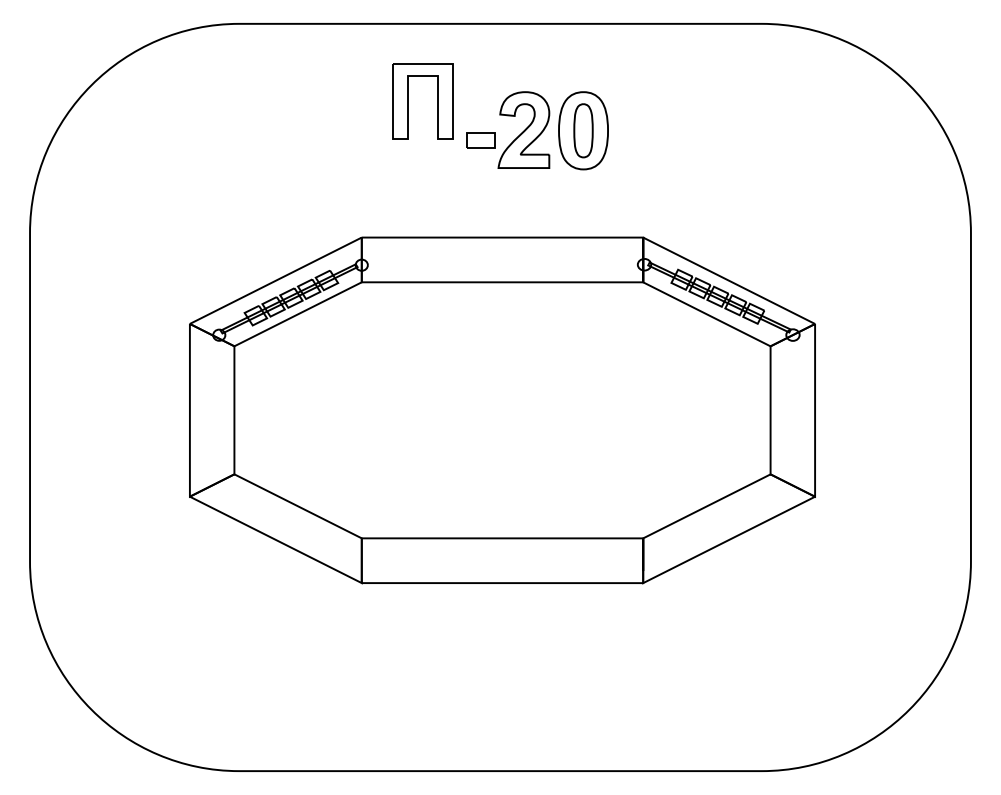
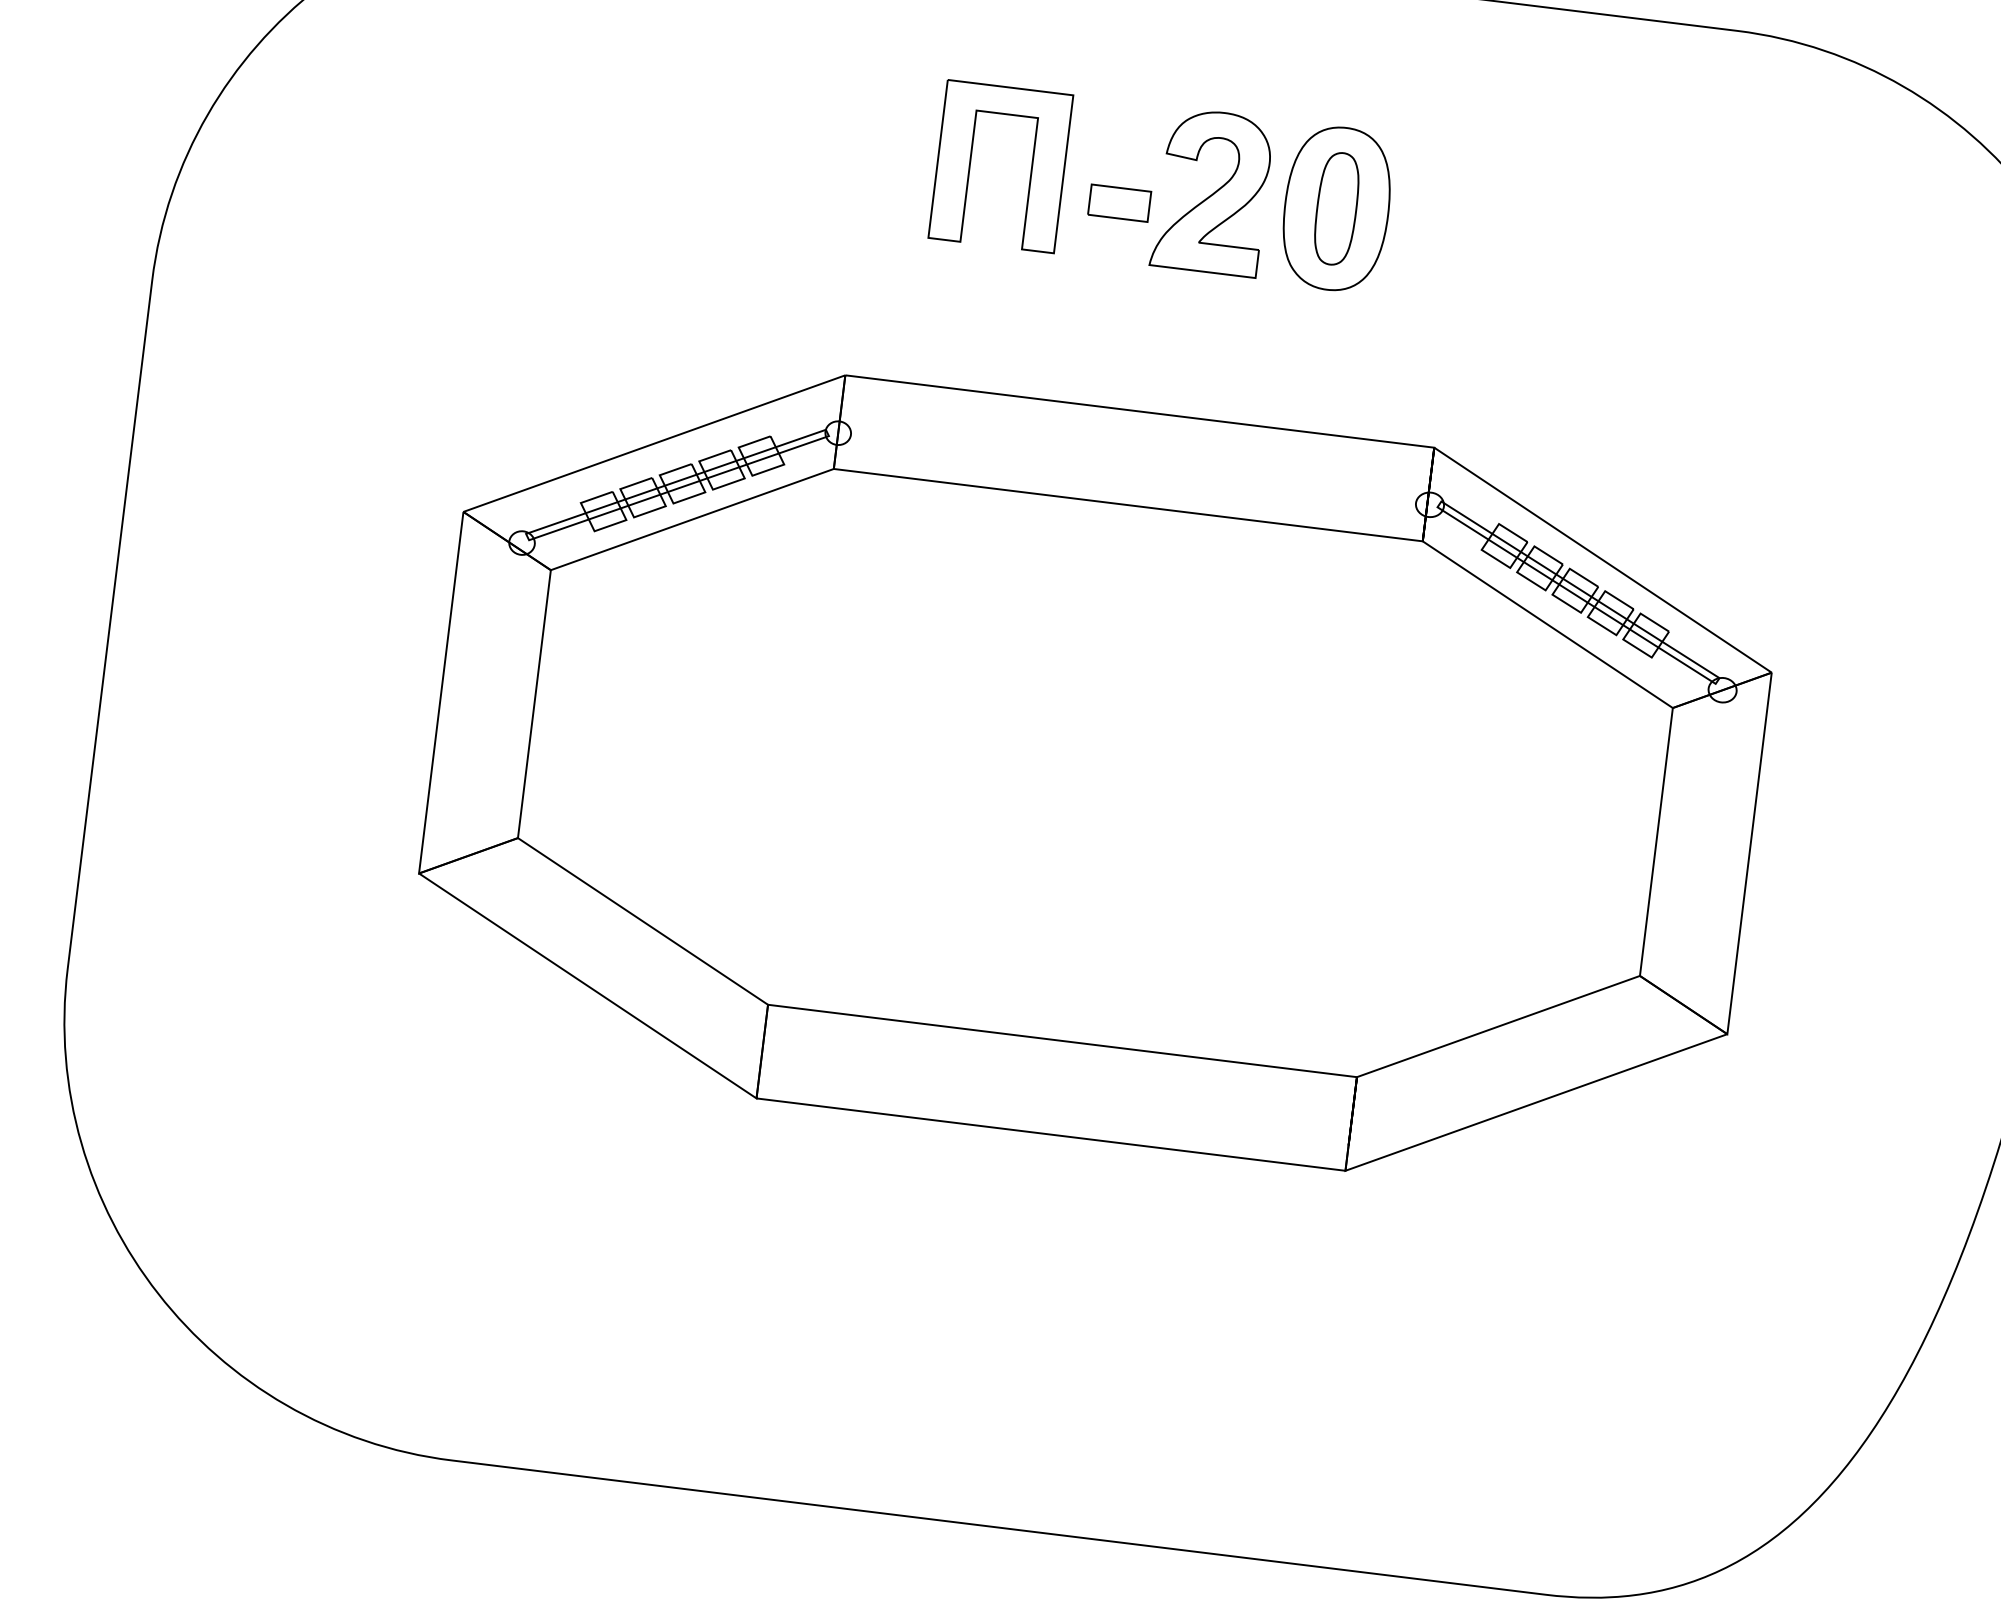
part: (408, 101) -> (970, 163), moved

